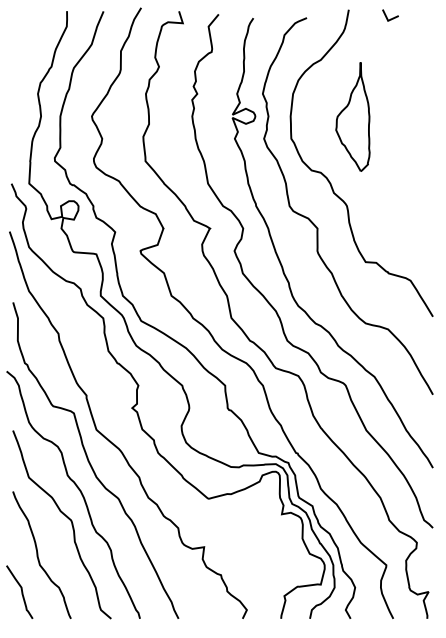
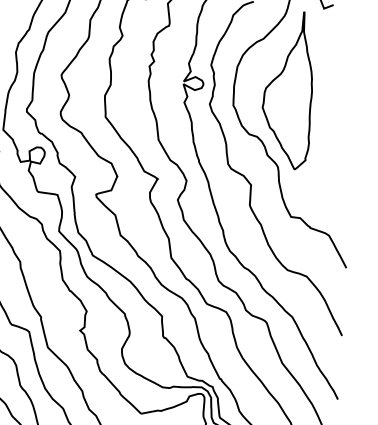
part: (352, 116) -> (287, 89), size x1.67

